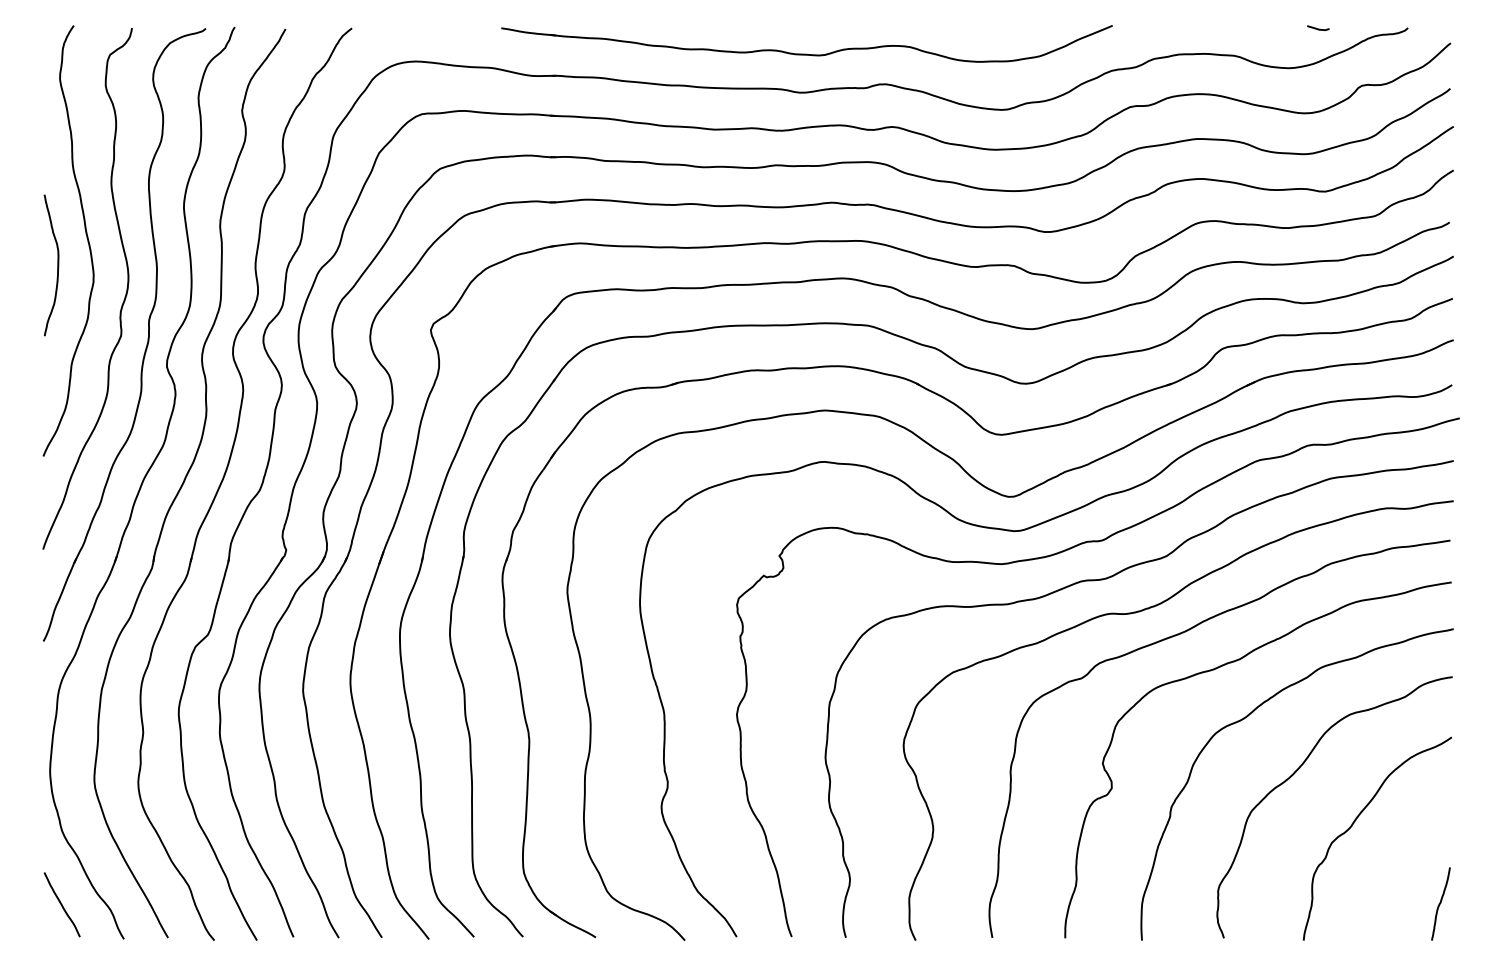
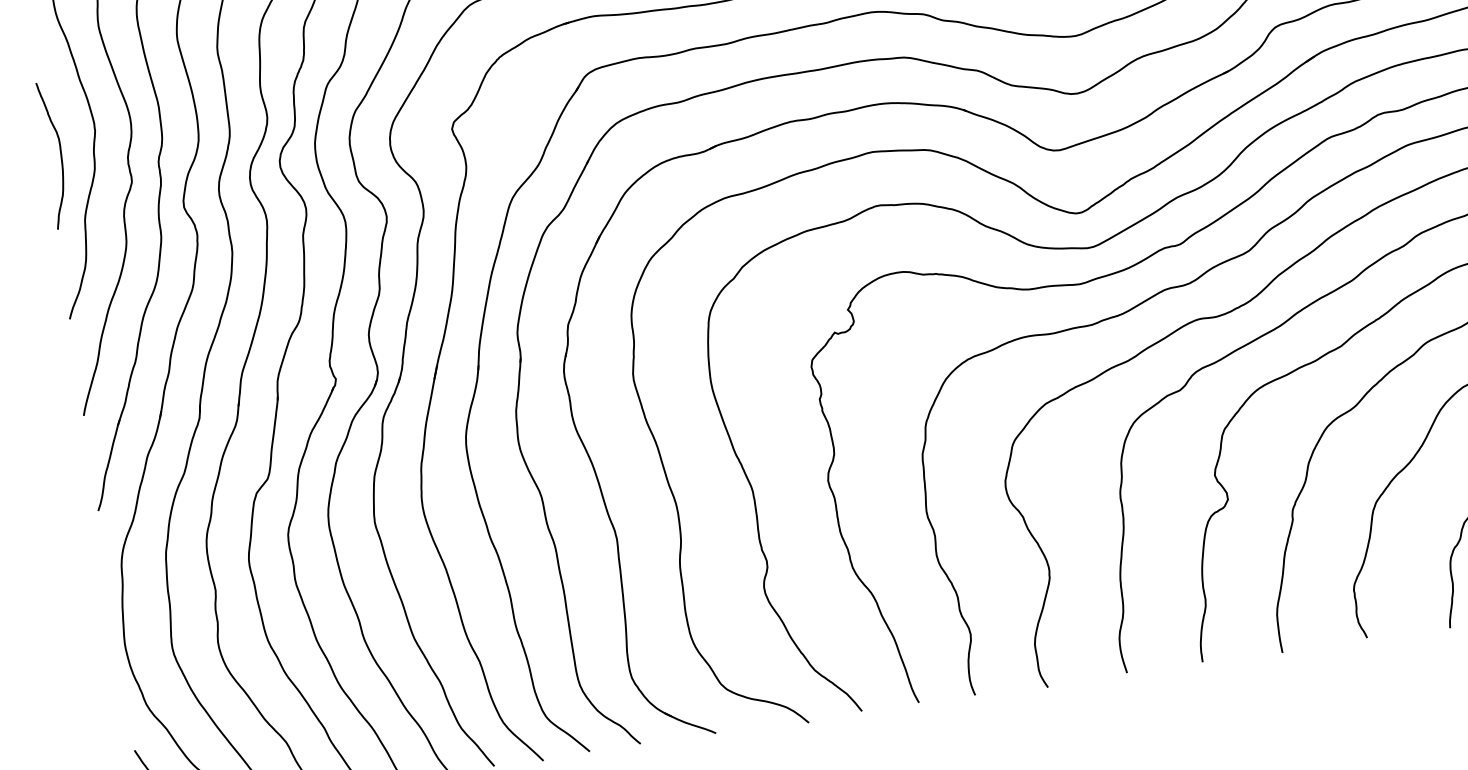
curve: (57, 265) -> (60, 154), moved

